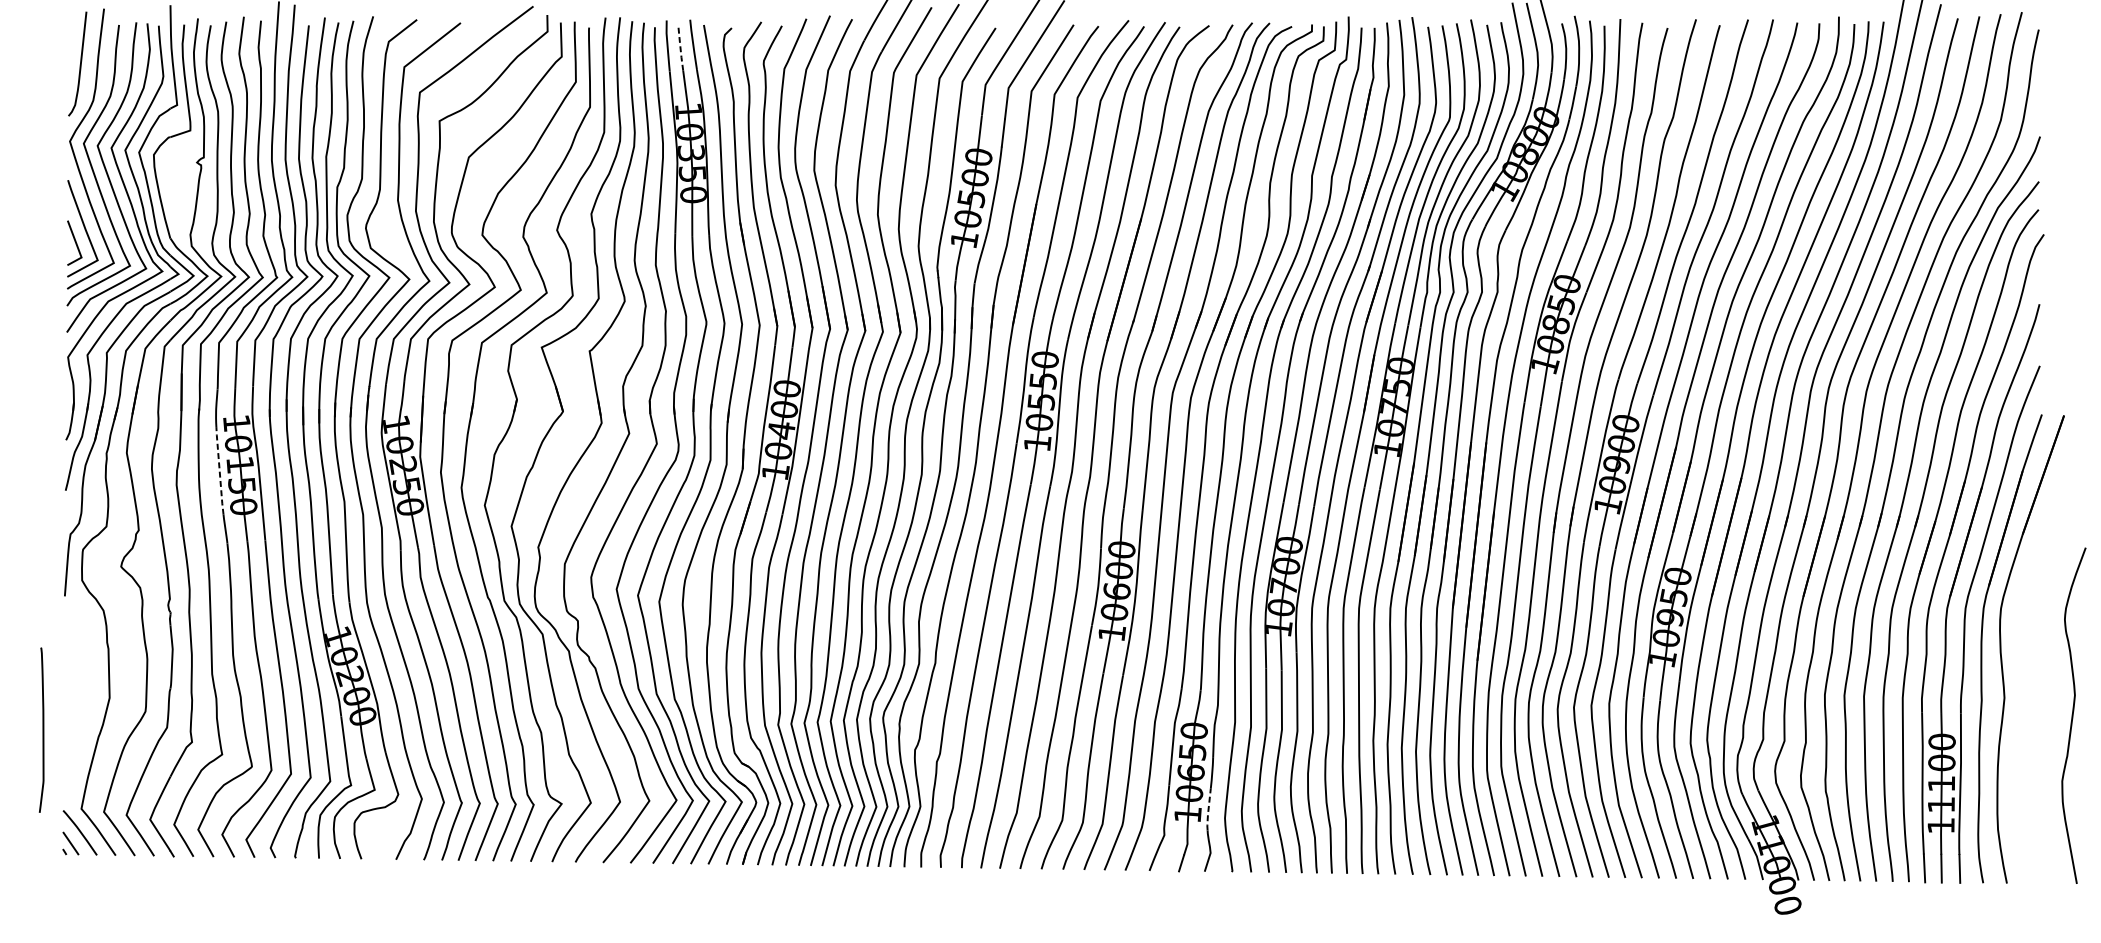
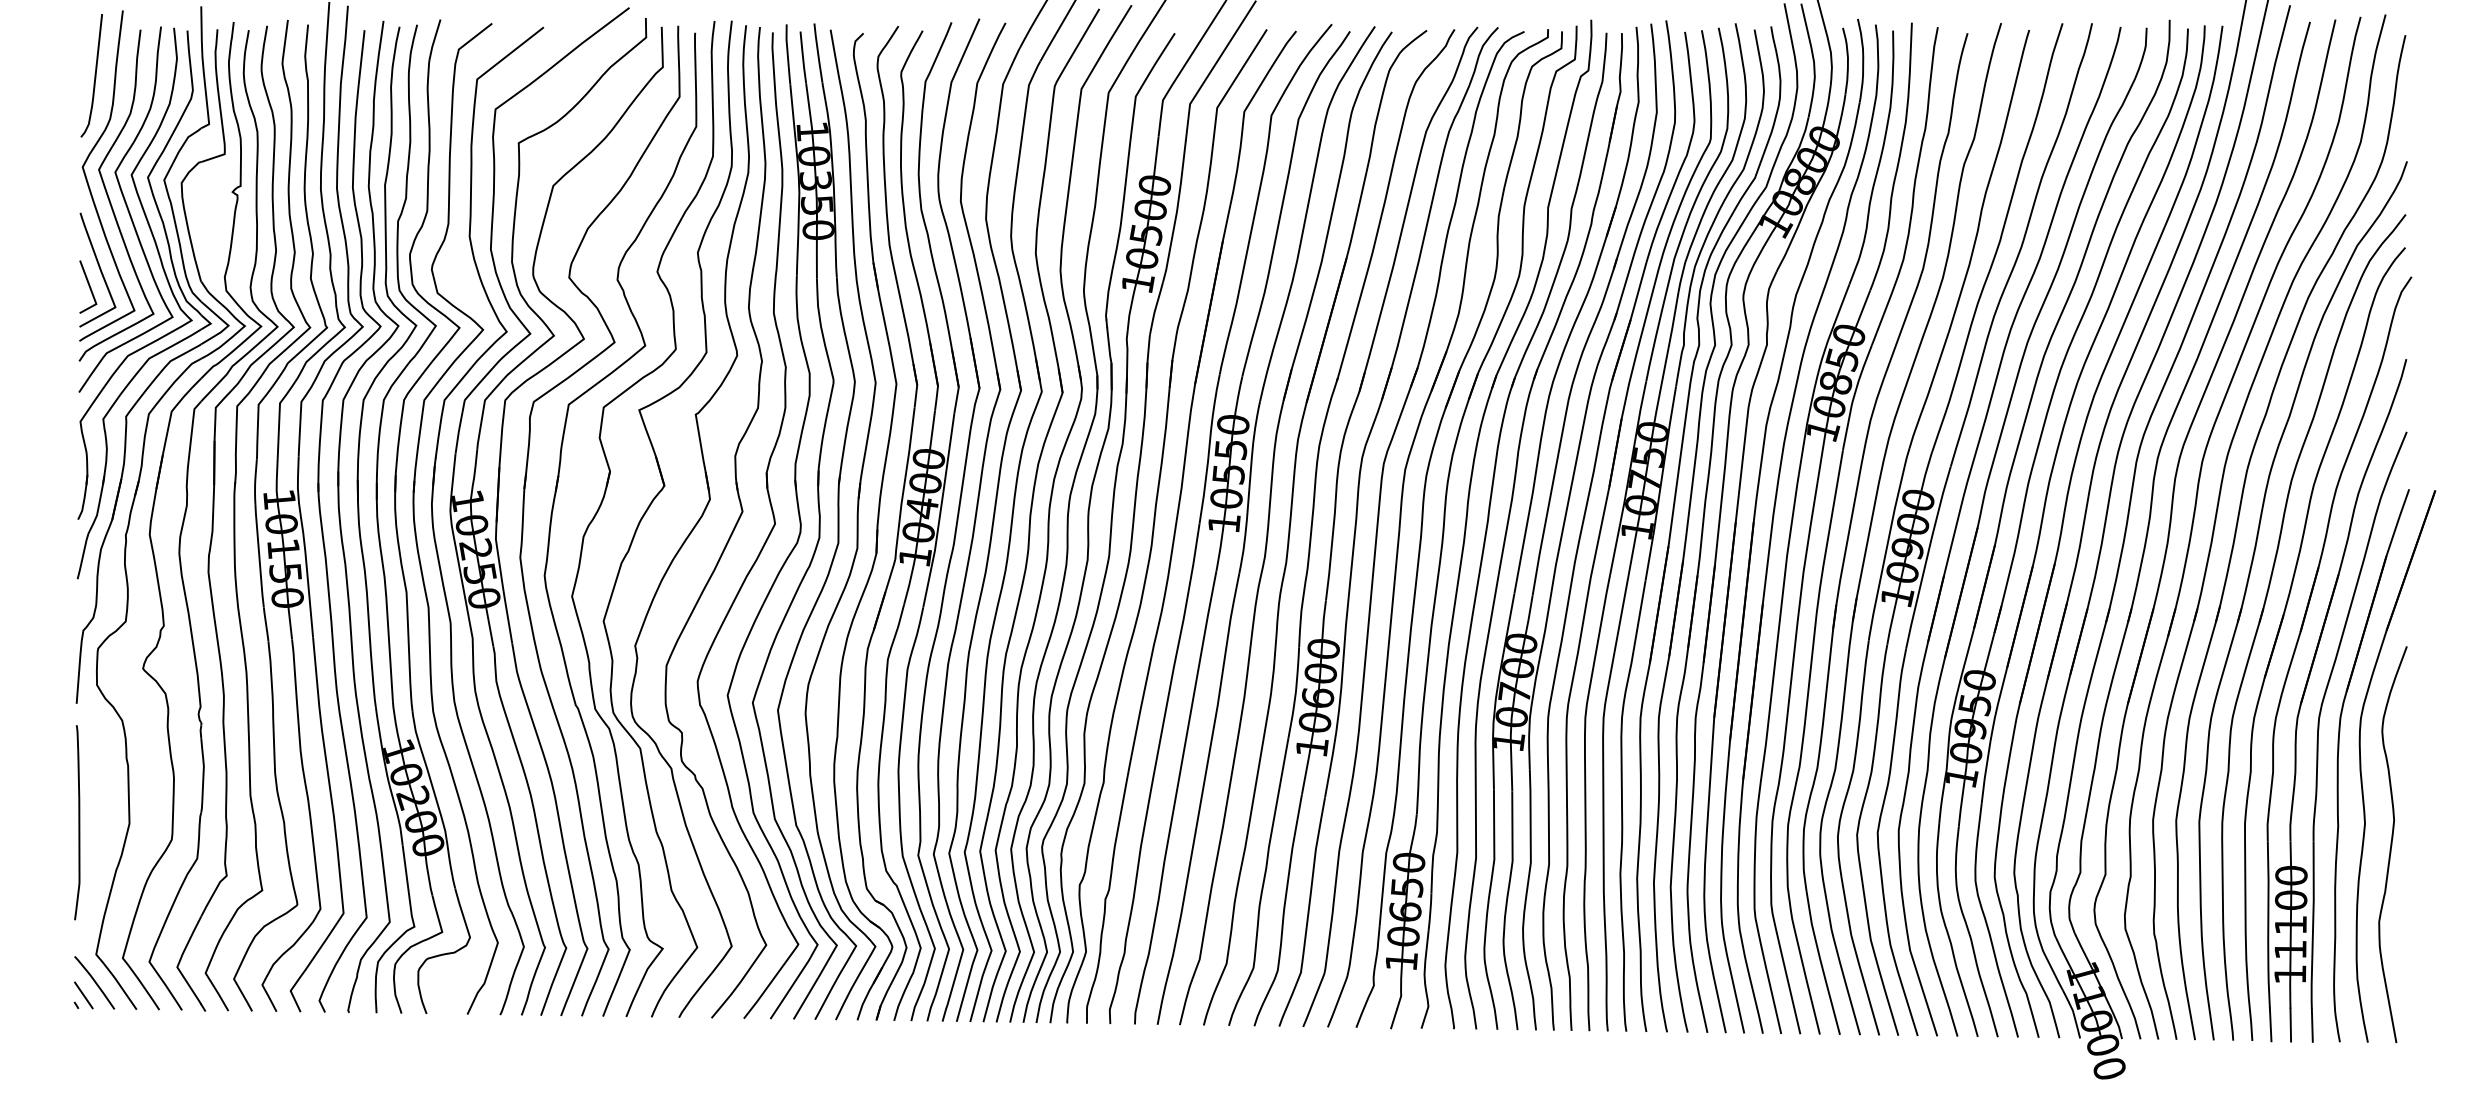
line: (680, 48) -> (803, 57), dashed -> solid
line: (219, 470) -> (259, 555), dashed -> solid
curve: (2073, 715) -> (2392, 844), moved
curve: (42, 730) -> (78, 822), moved
line: (1208, 810) -> (1425, 956), dashed -> solid

